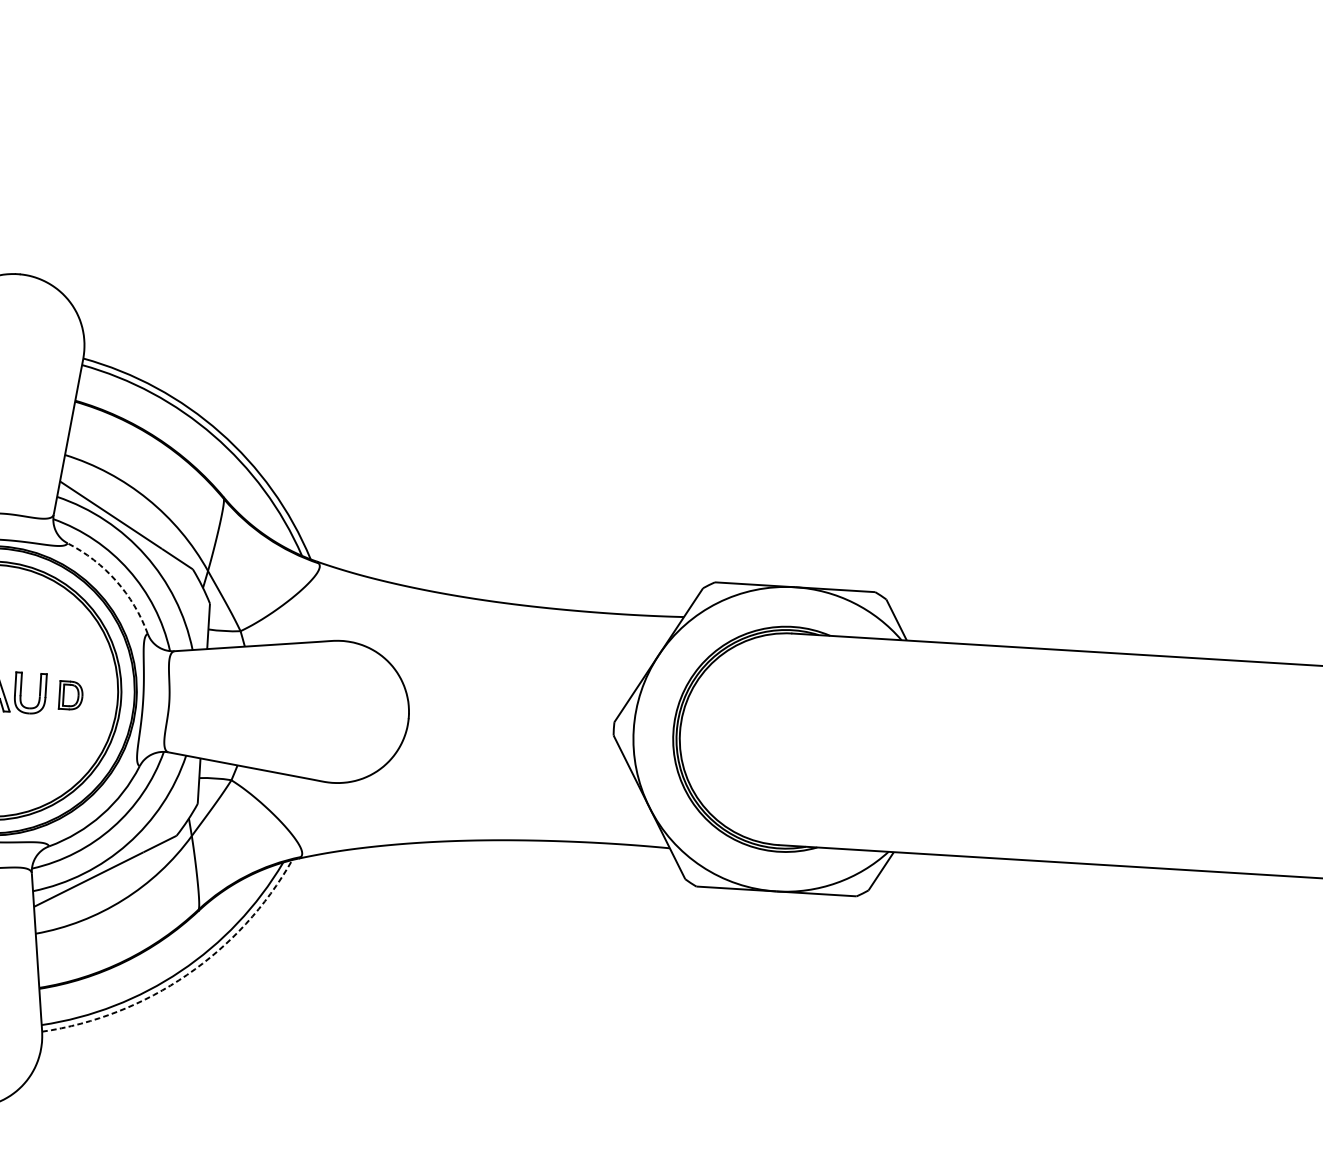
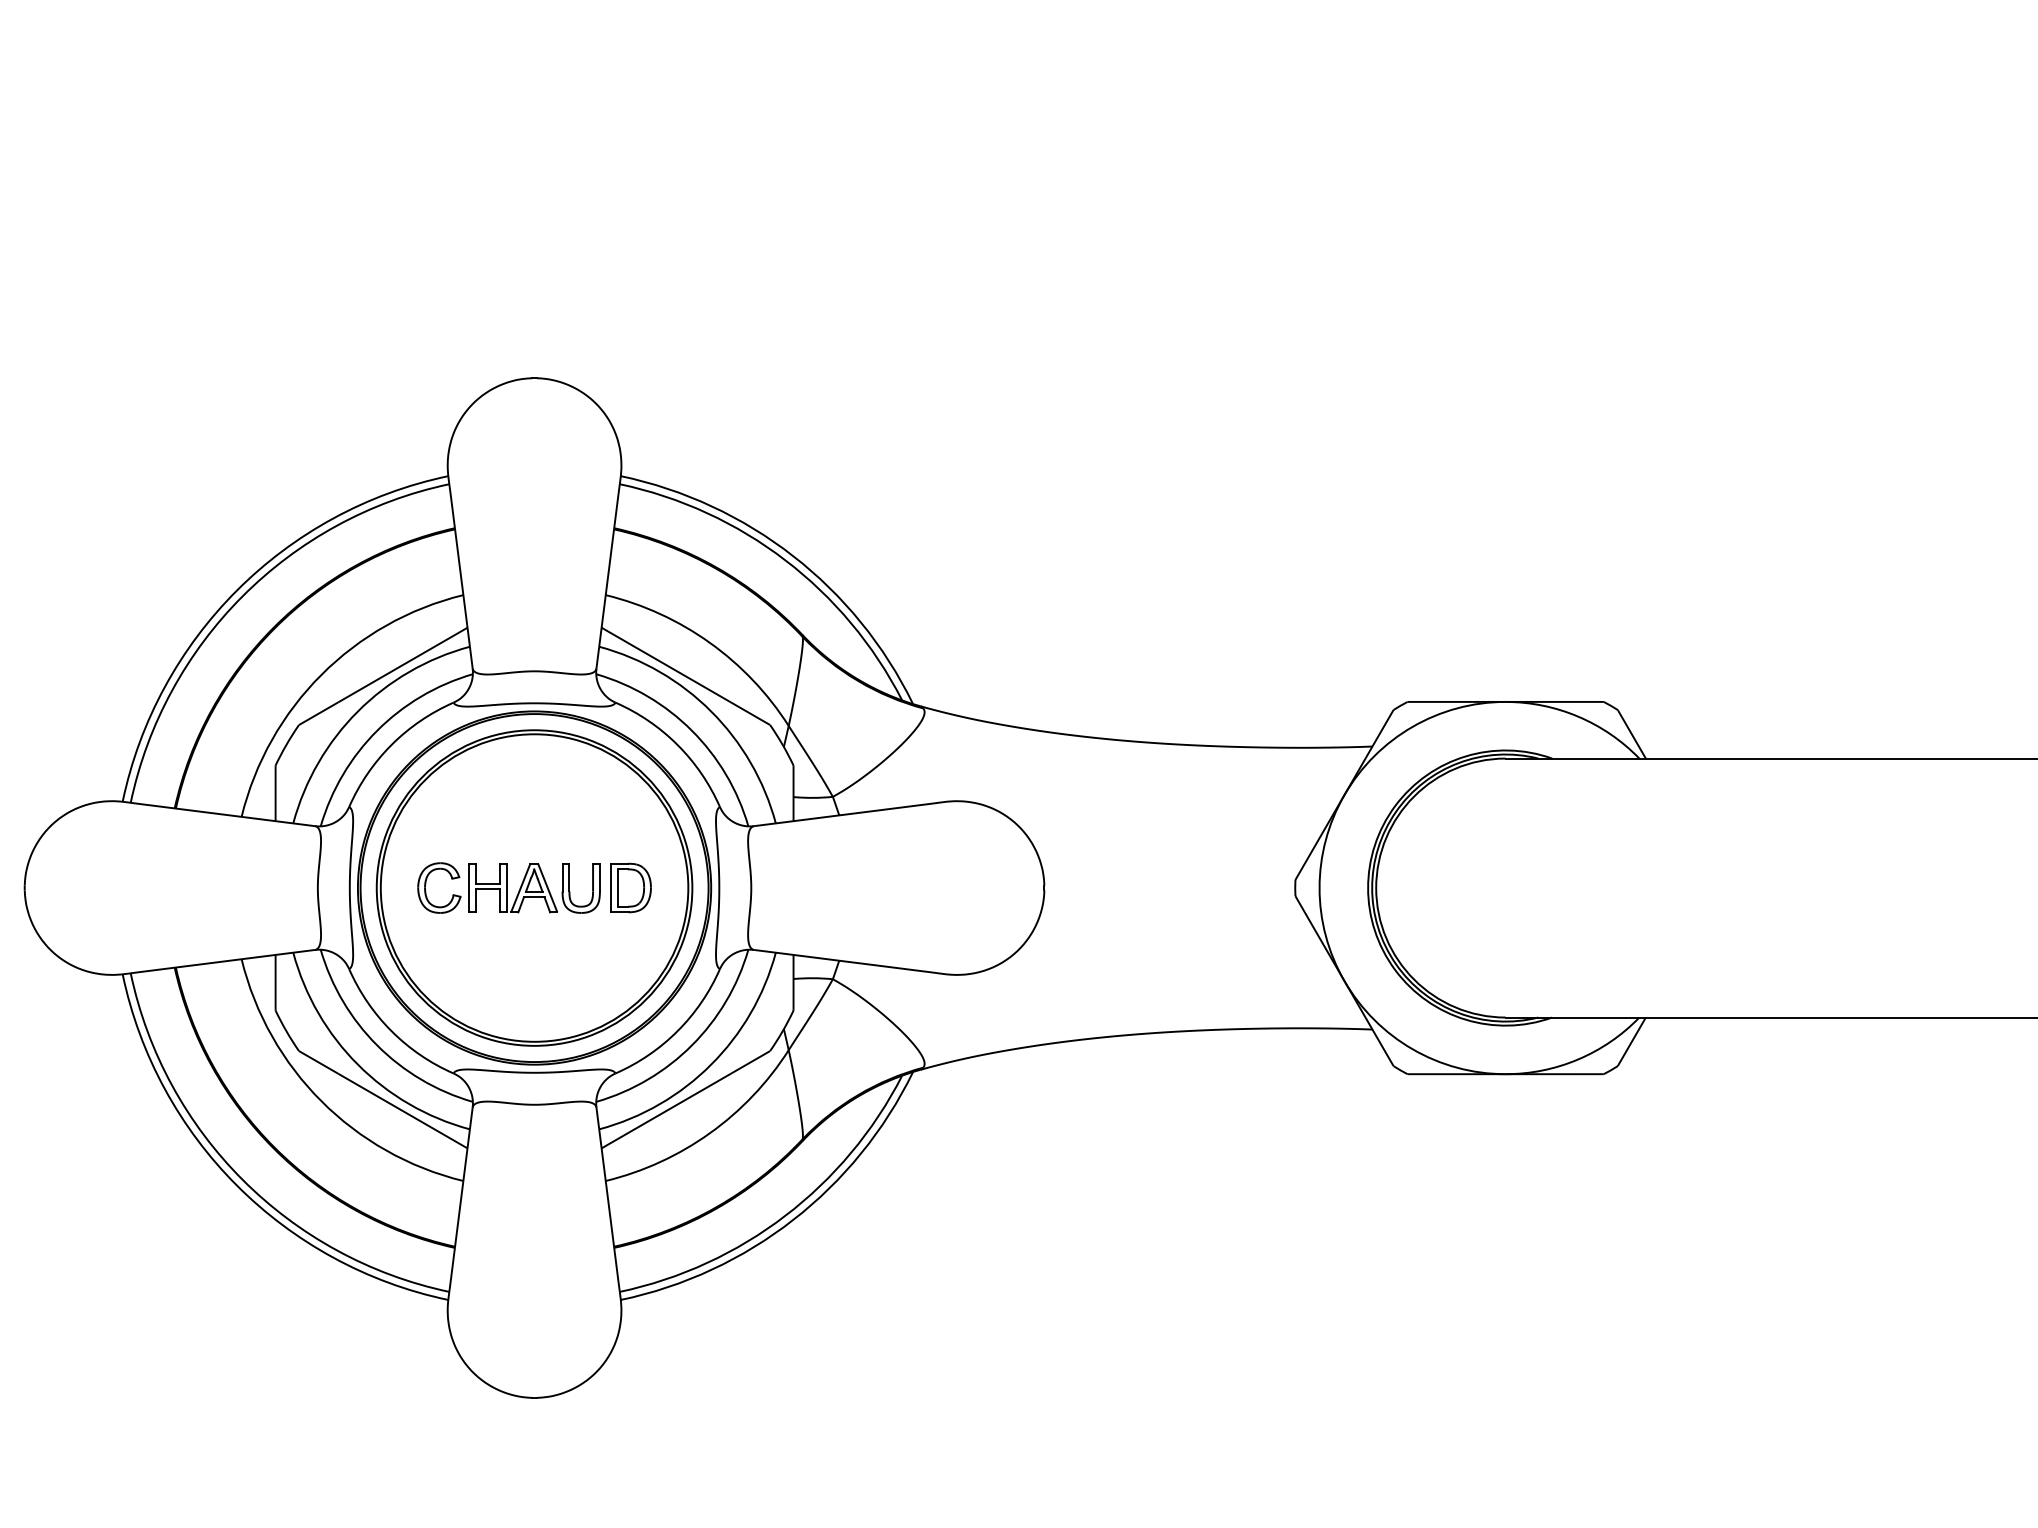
arc: (116, 581) -> (677, 745), dashed -> solid
part: (70, 695) -> (630, 887), size x1.43
arc: (187, 974) -> (793, 1219), dashed -> solid

